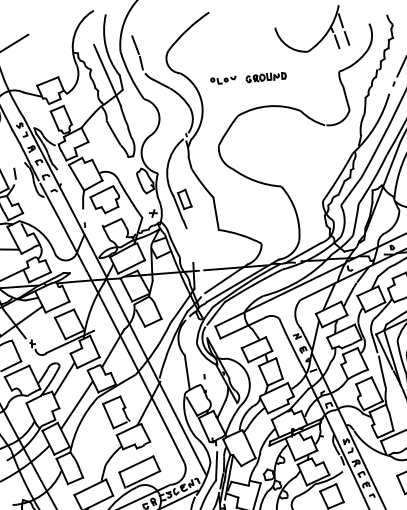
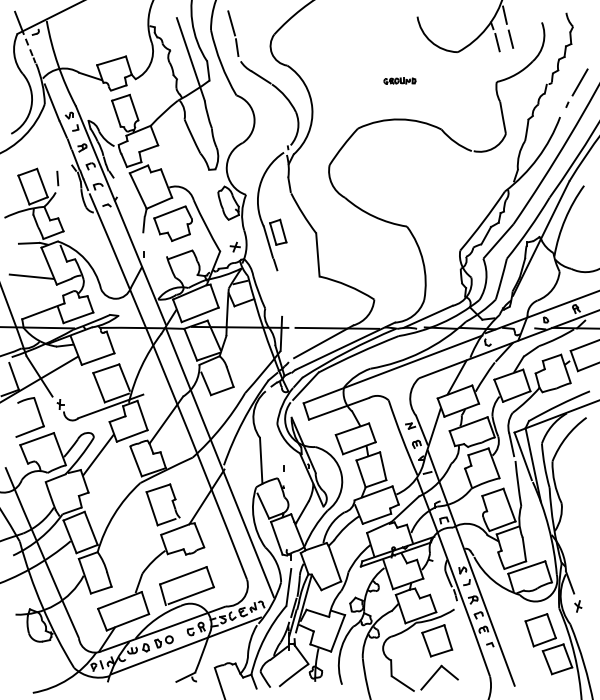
part: (265, 76) -> (399, 80), size x0.6
part: (223, 79) -> (343, 79), removed
line: (76, 405) -> (111, 490), removed

